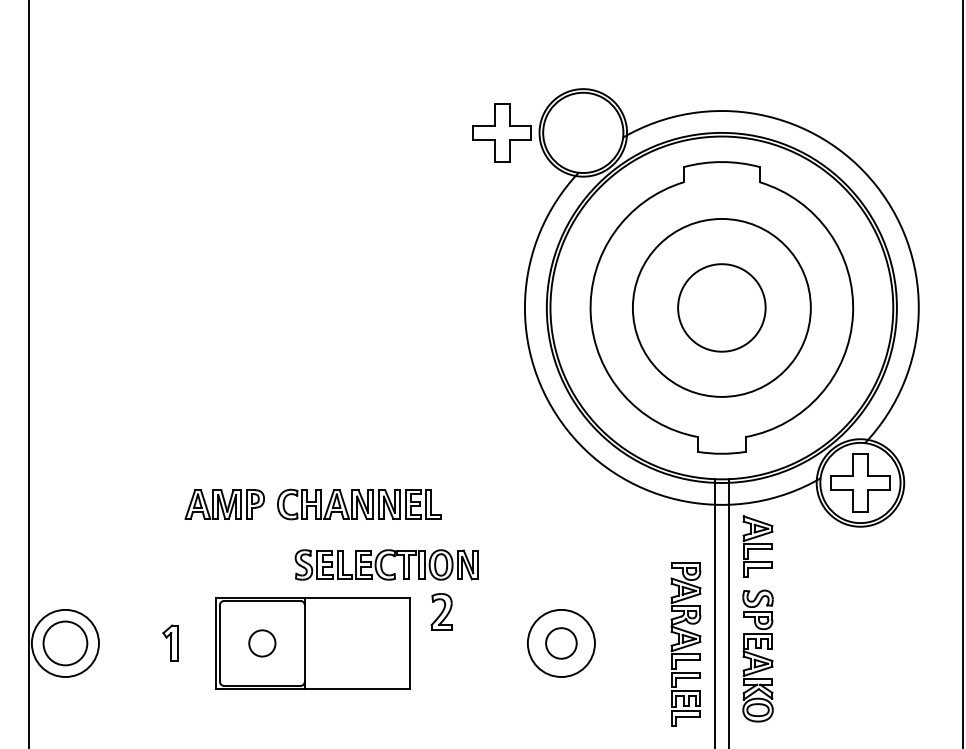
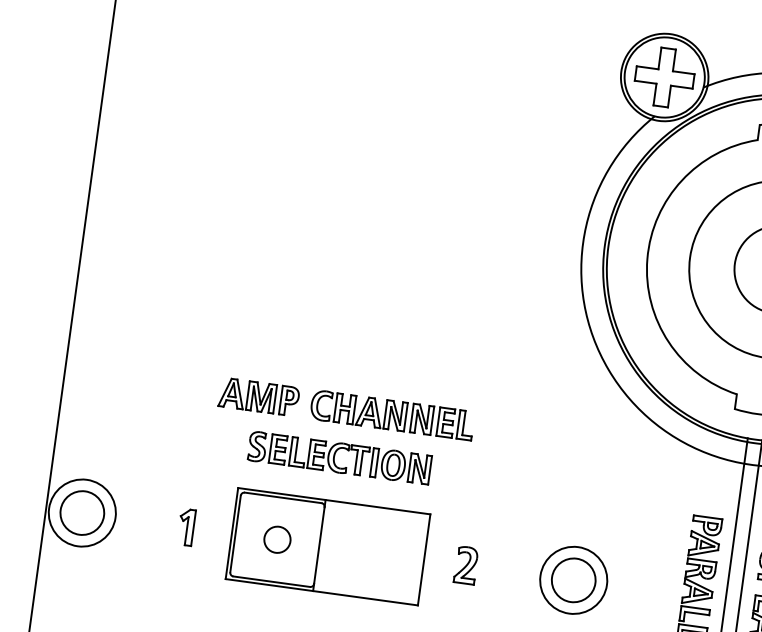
part: (501, 132) -> (663, 77), moved
part: (386, 564) -> (339, 457), moved
part: (441, 611) -> (465, 564), moved
circle: (561, 643) -> (573, 580), size x1.43

